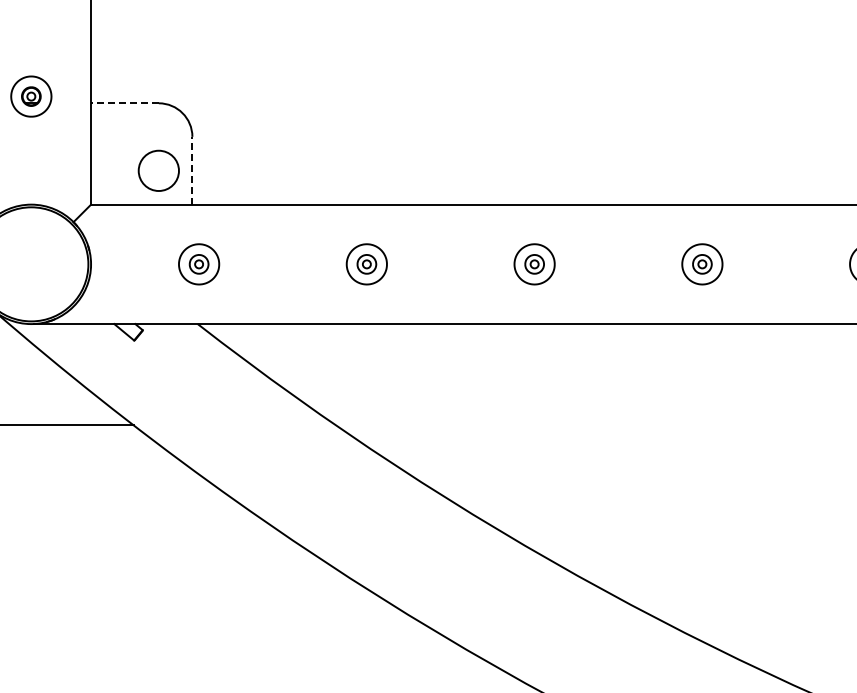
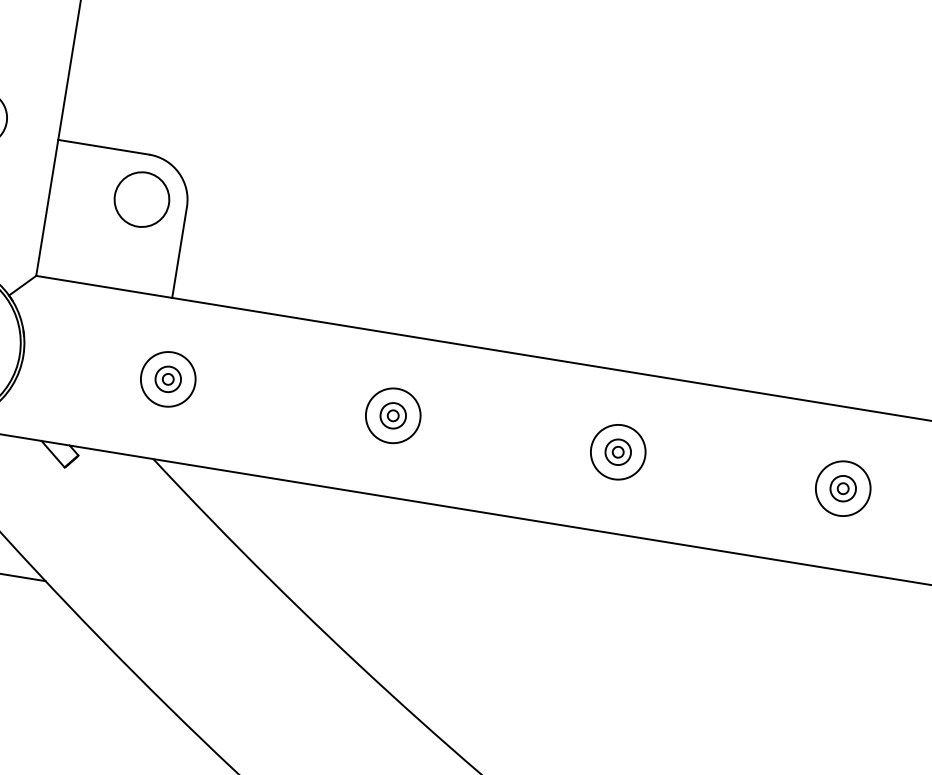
line: (124, 103) -> (103, 147), dashed -> solid
circle: (158, 170) -> (141, 199), moved
line: (192, 170) -> (179, 252), dashed -> solid

